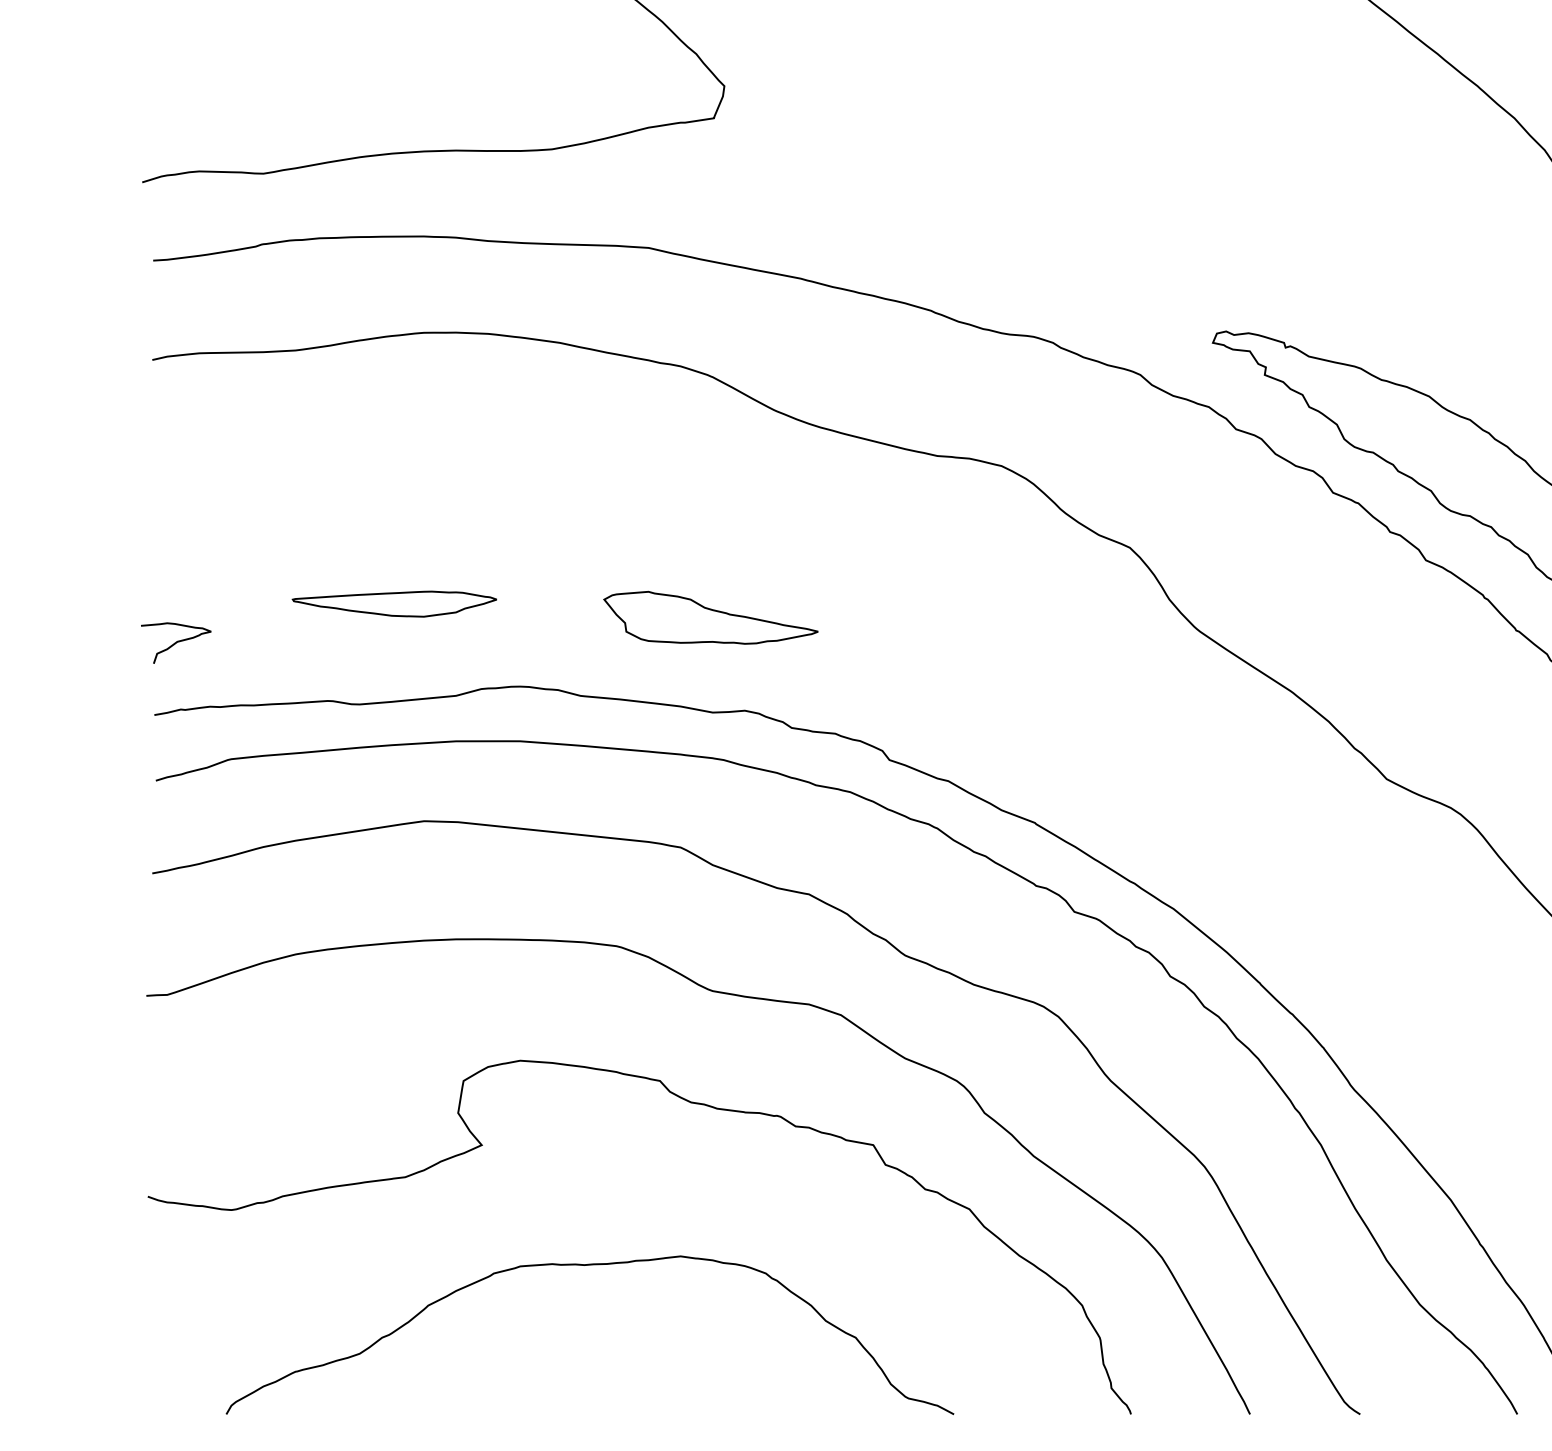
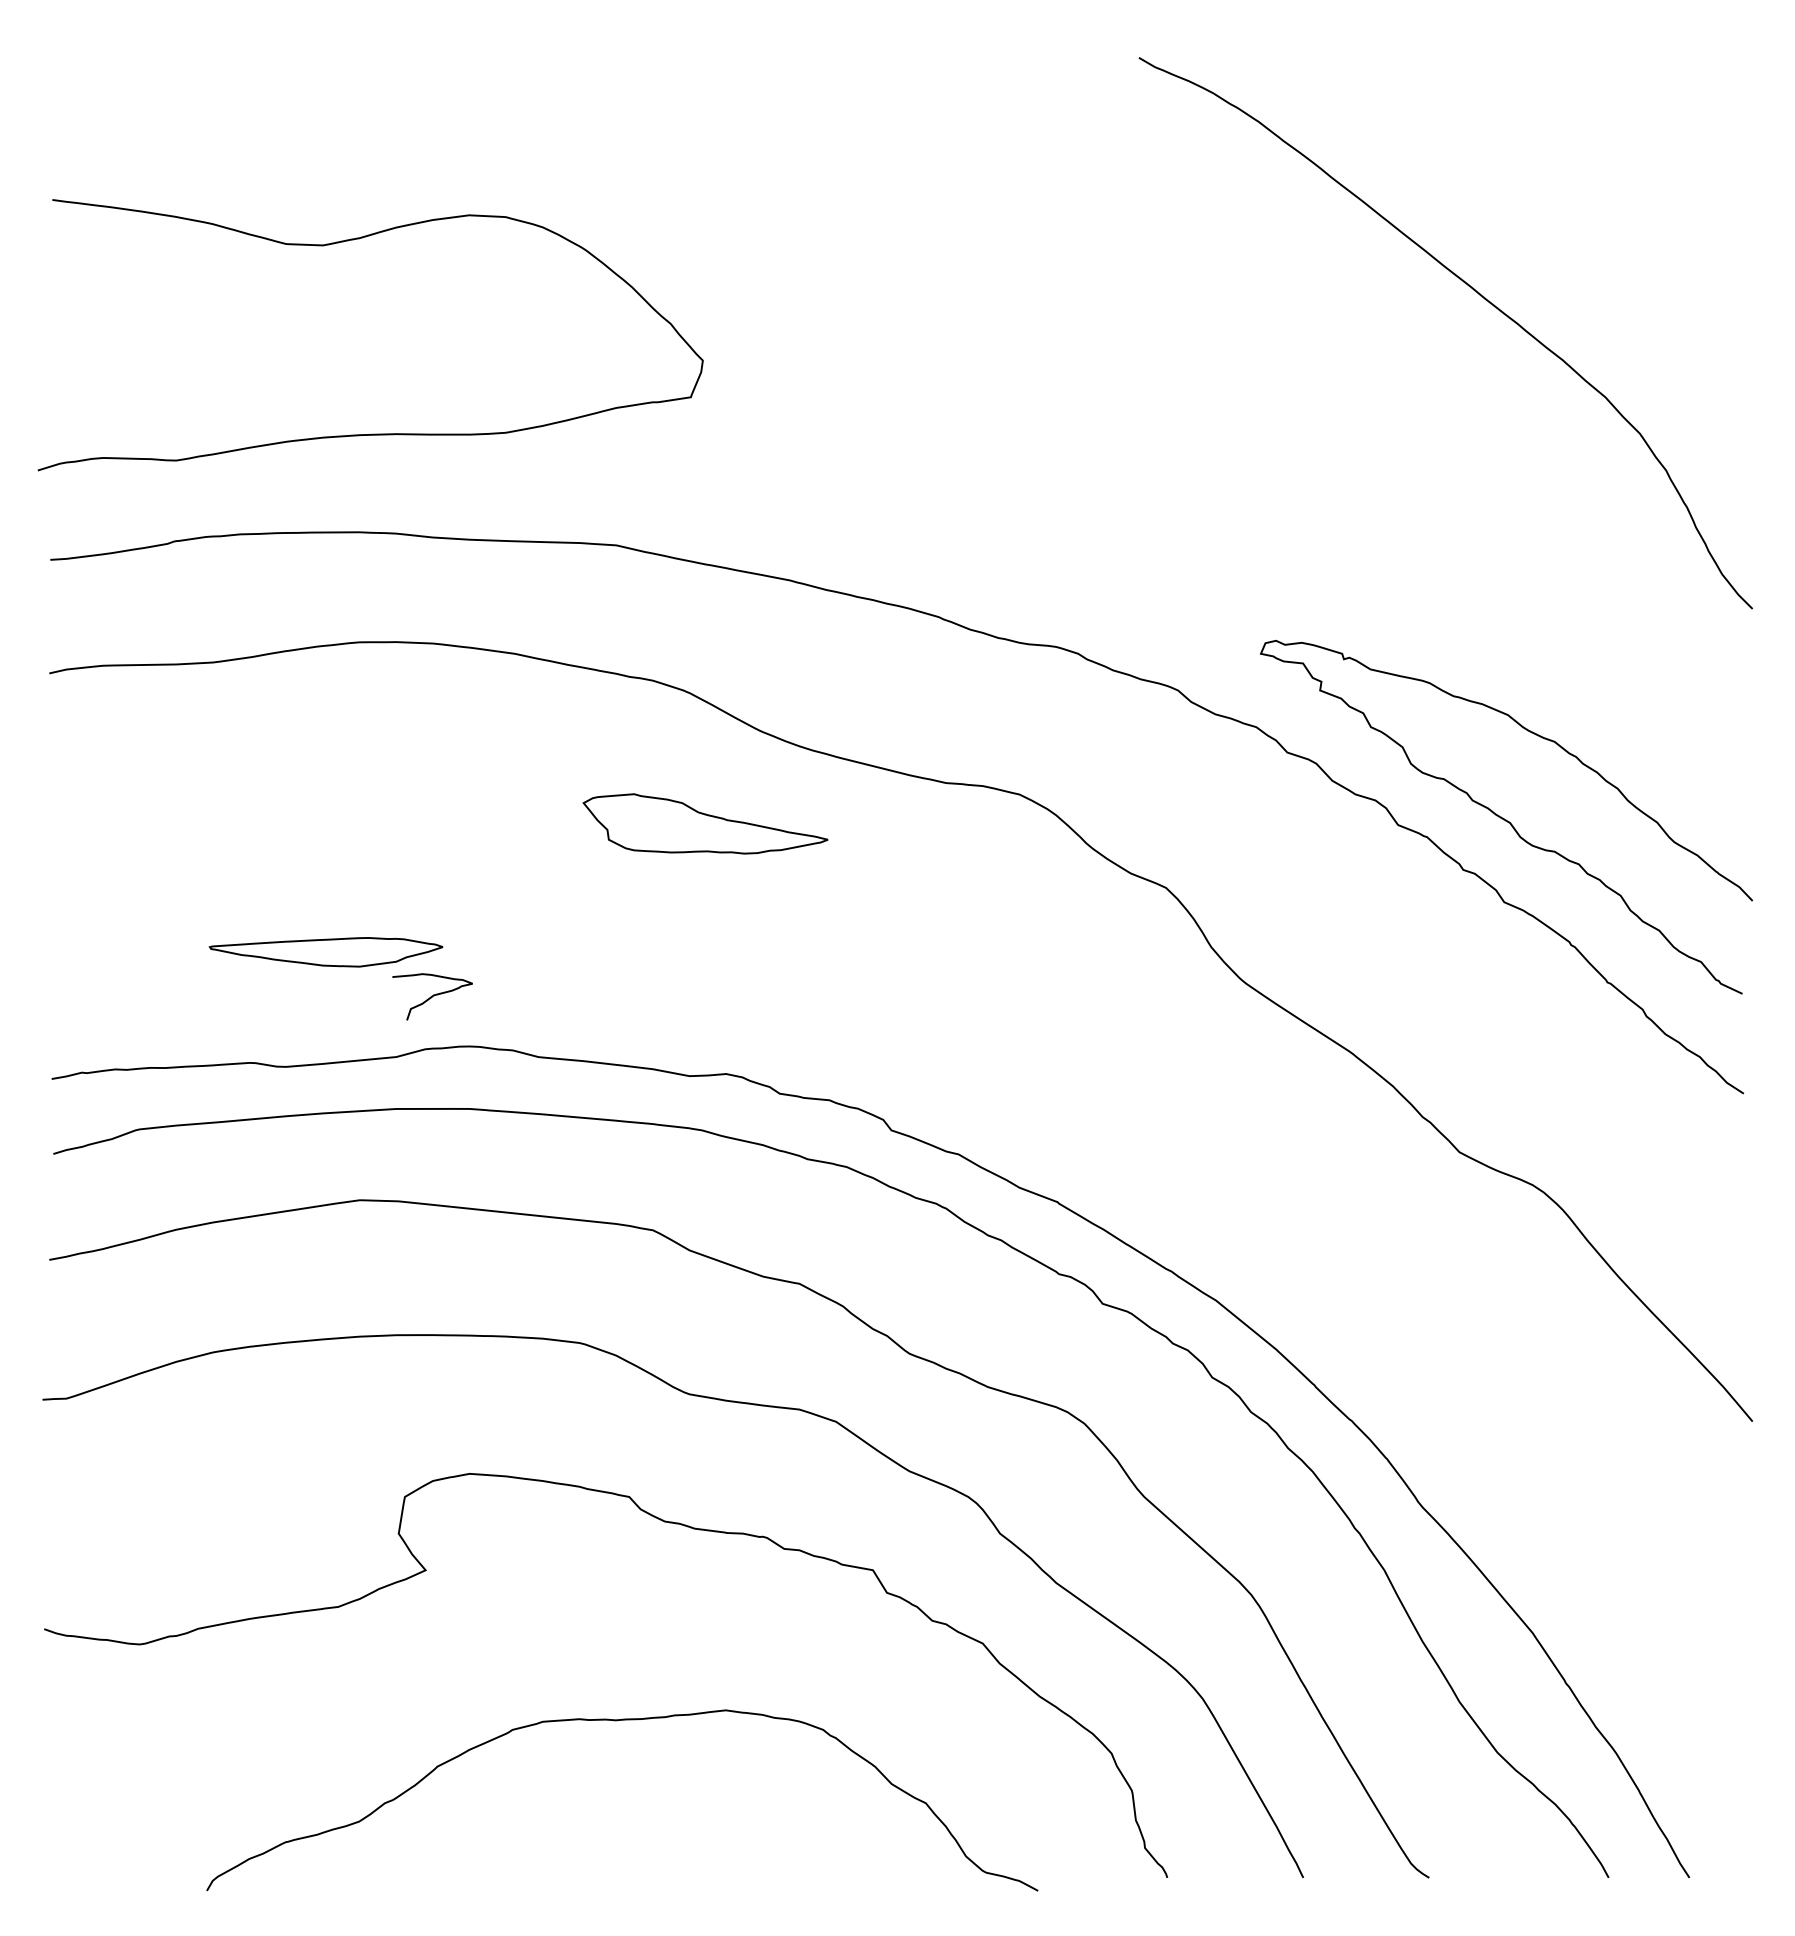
part: (710, 617) -> (705, 823), moved
curve: (176, 642) -> (432, 996), moved
curve: (585, 1266) -> (617, 1721), moved

